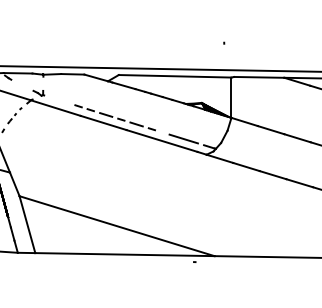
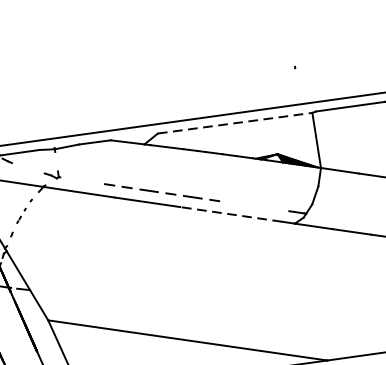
line: (175, 76) -> (235, 123), solid -> dashed
line: (183, 138) -> (259, 206), removed
line: (161, 140) -> (230, 213), solid -> dashed

